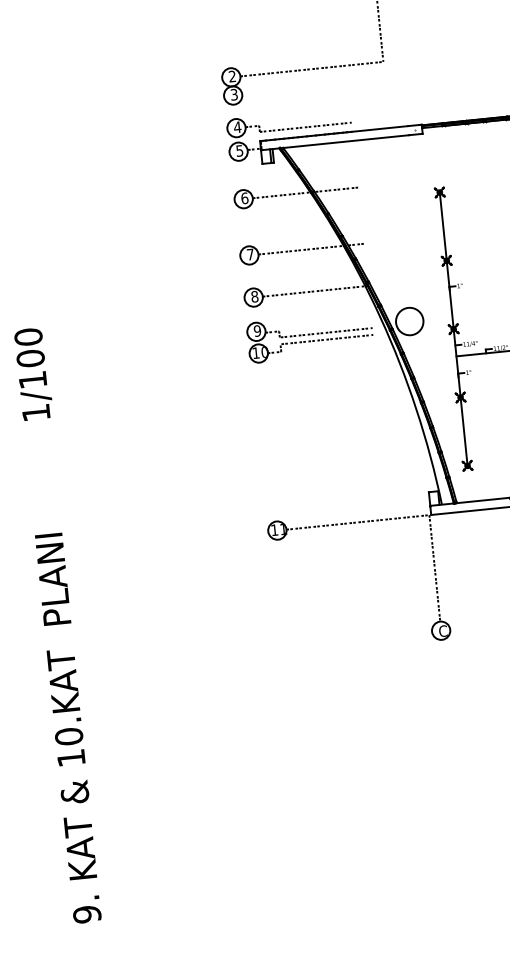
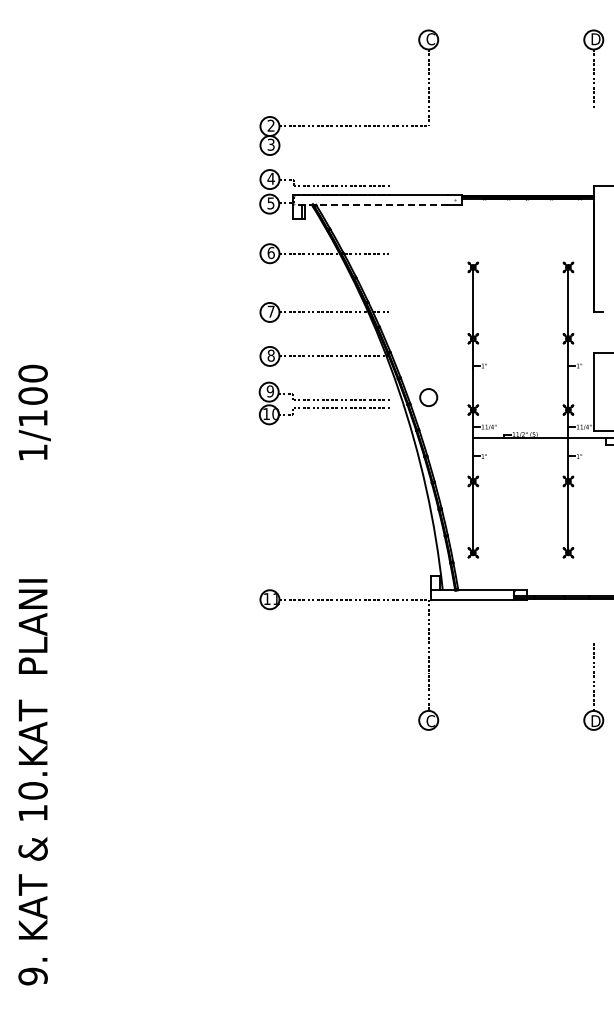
line: (334, 142) -> (369, 204), solid -> dashed
circle: (409, 321) -> (428, 397), size x0.6

